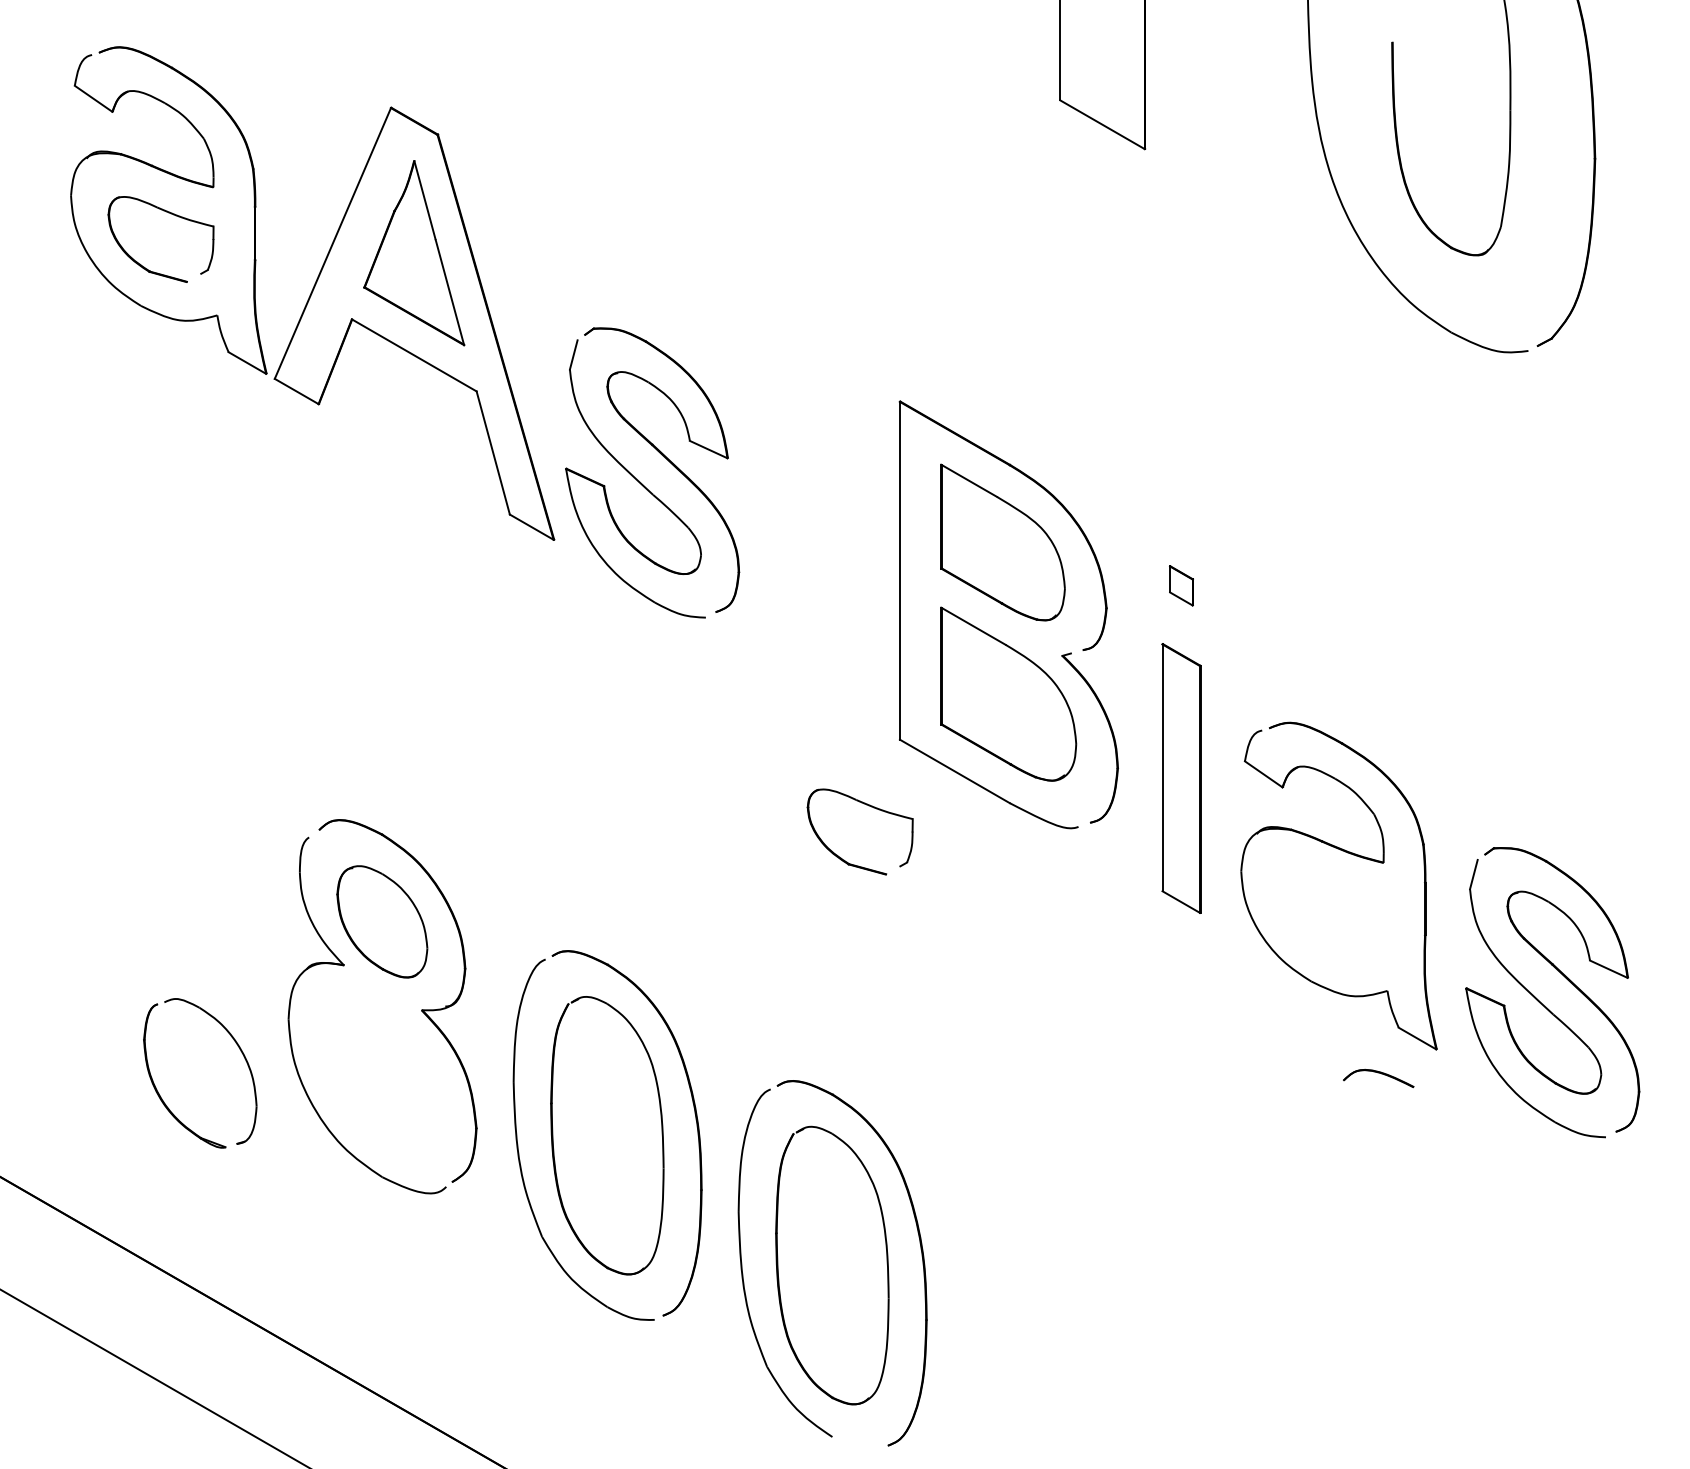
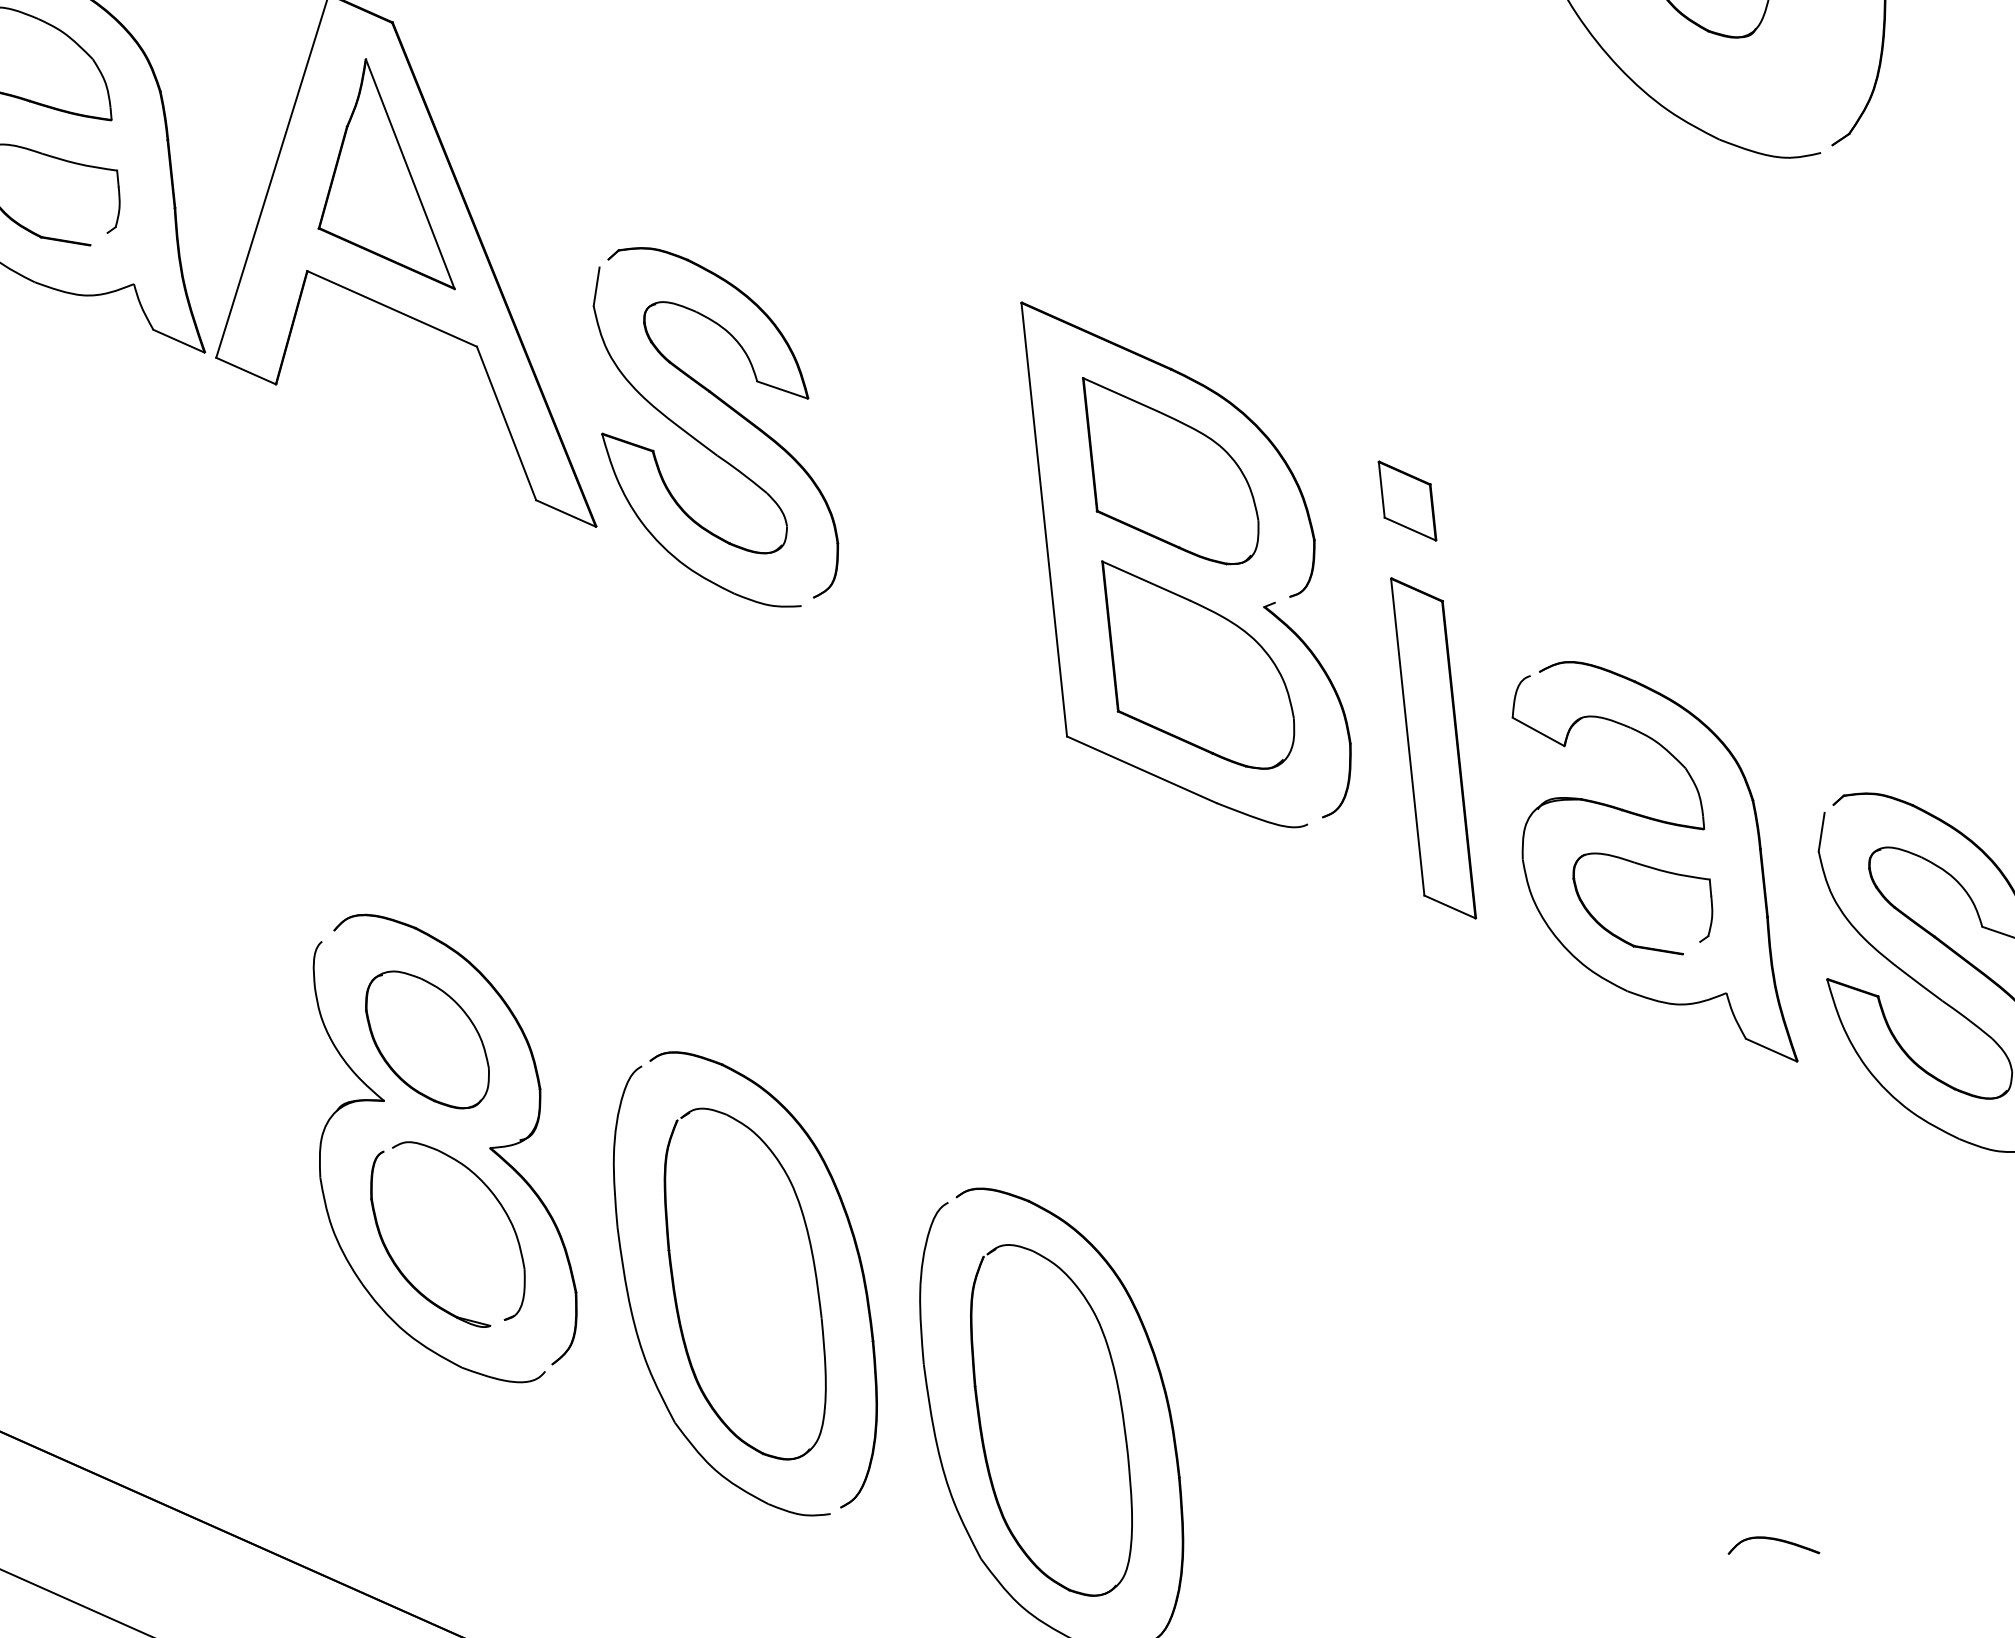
part: (1181, 585) -> (1407, 500), size x1.67
part: (868, 806) -> (1651, 869), moved
part: (1378, 1078) -> (1773, 1546), moved
part: (162, 1098) -> (402, 1271), moved

